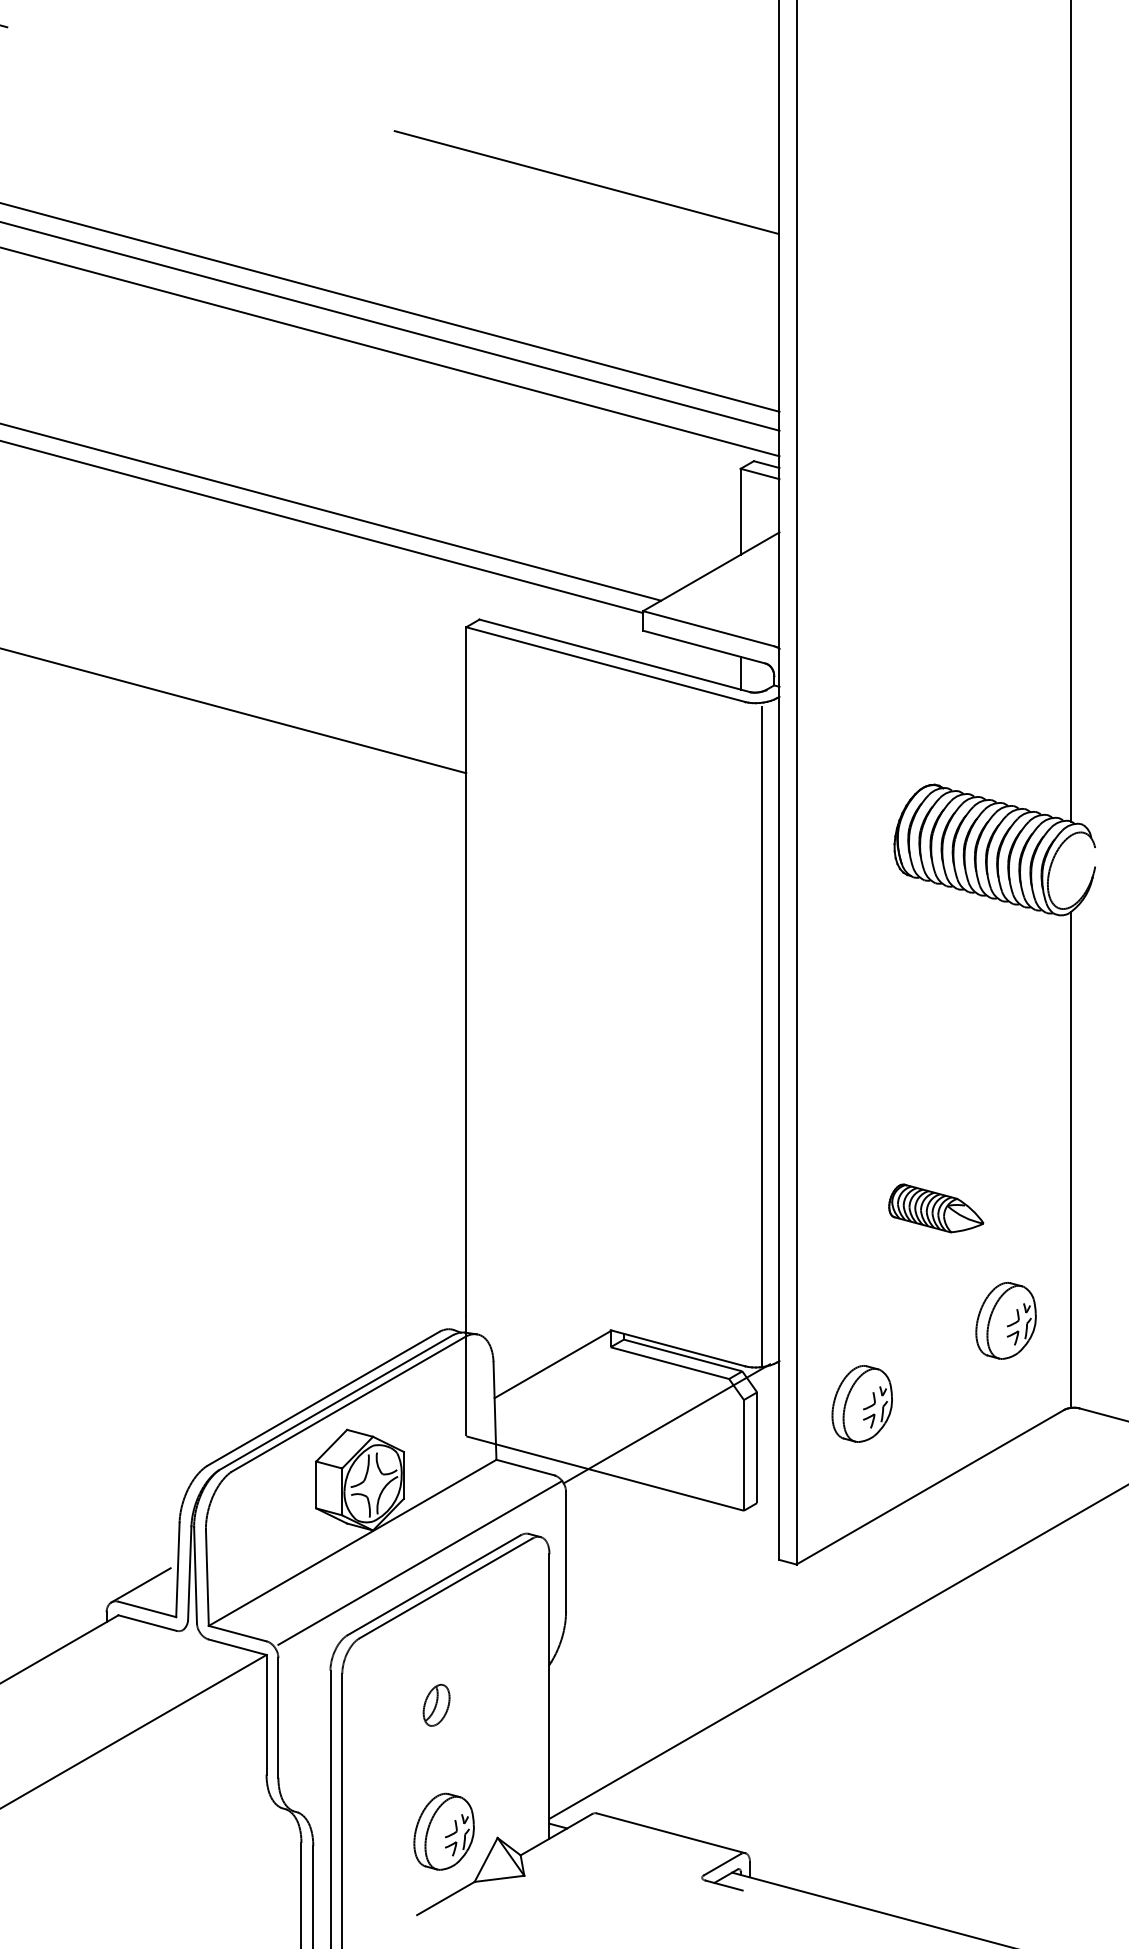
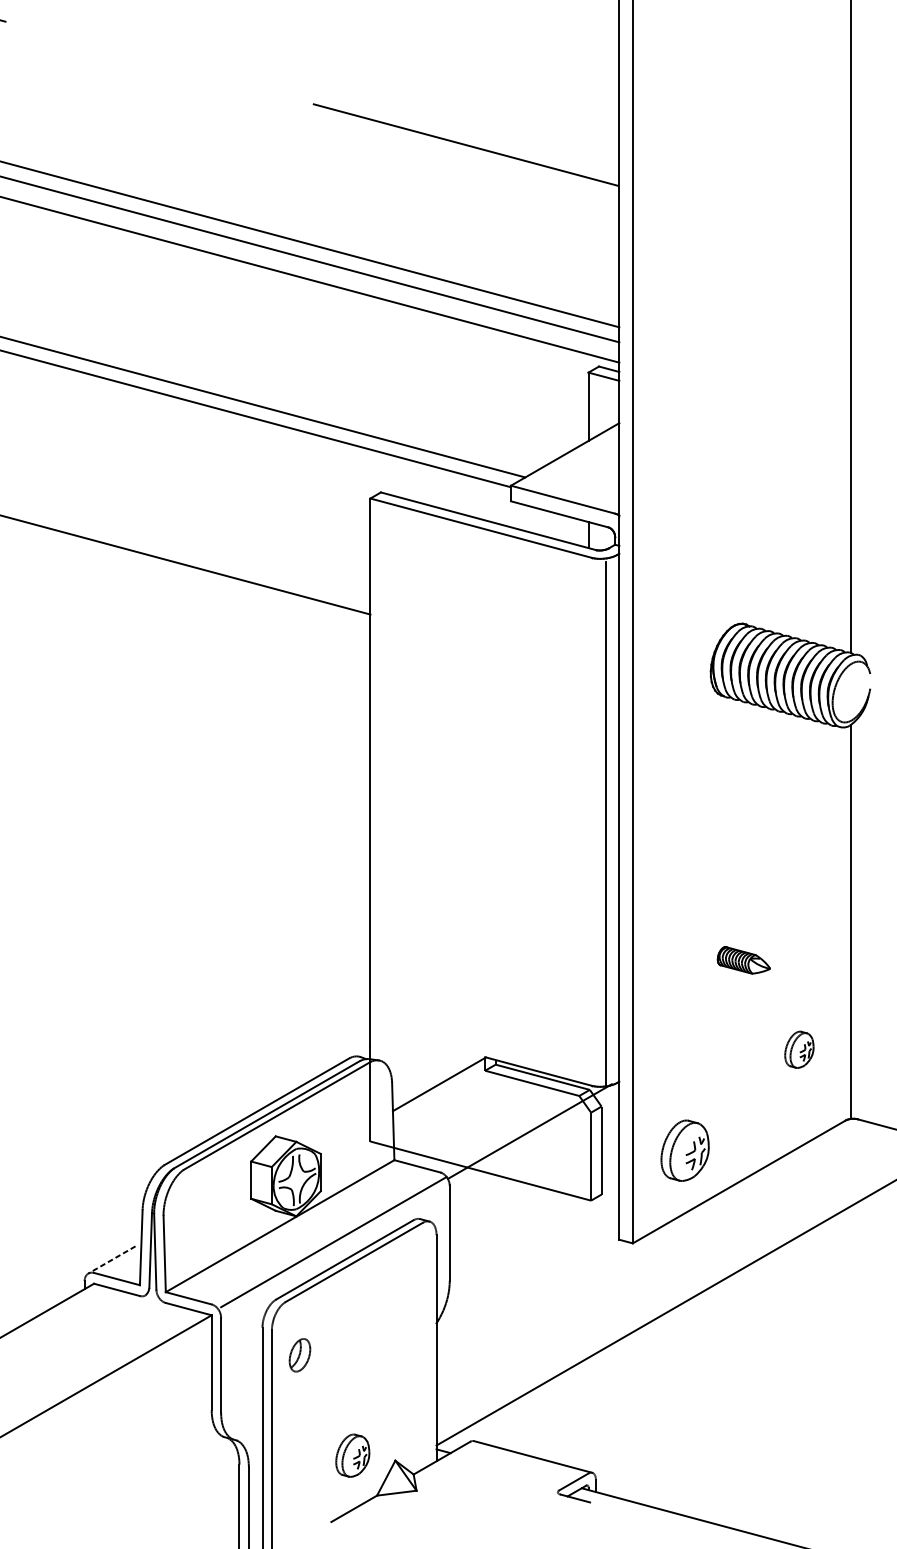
part: (936, 1208) -> (744, 960), size x0.7
part: (1005, 1320) -> (798, 1049), size x0.6
part: (861, 1403) -> (684, 1150), moved
line: (140, 1585) -> (111, 1260), solid -> dashed
part: (436, 1704) -> (299, 1354), moved
part: (443, 1831) -> (352, 1455), size x0.7

